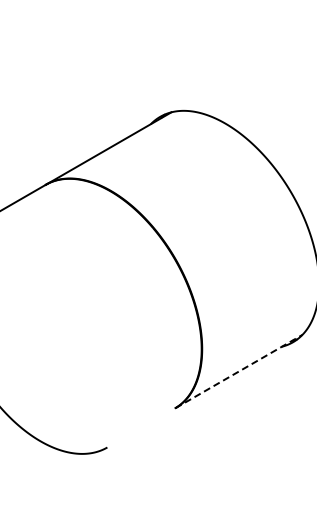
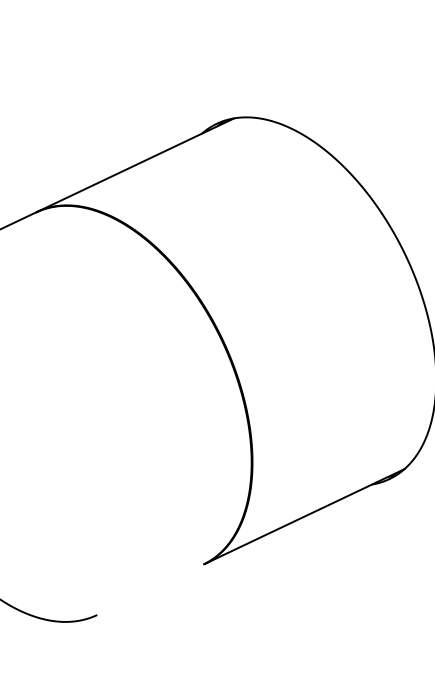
line: (239, 371) -> (305, 516), dashed -> solid

